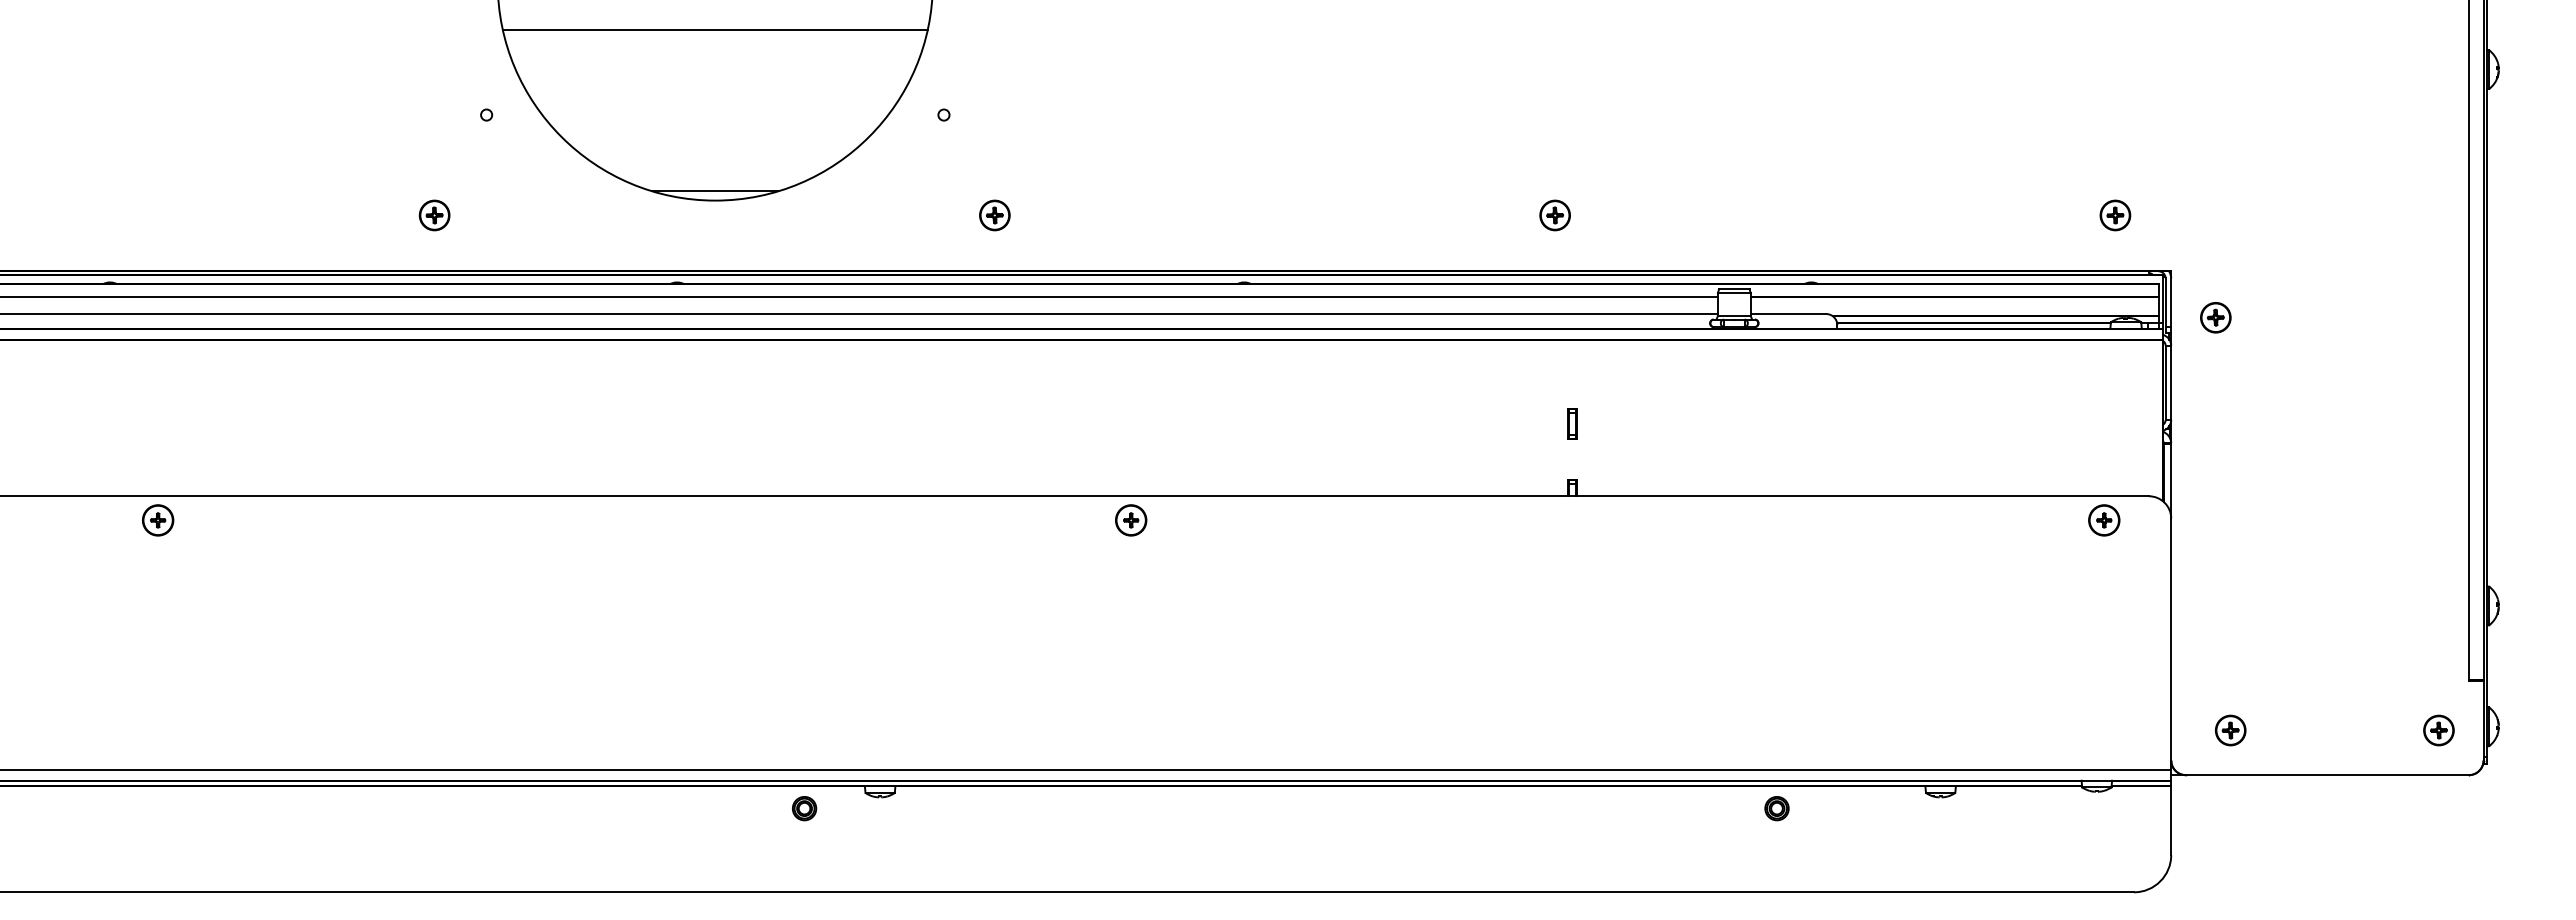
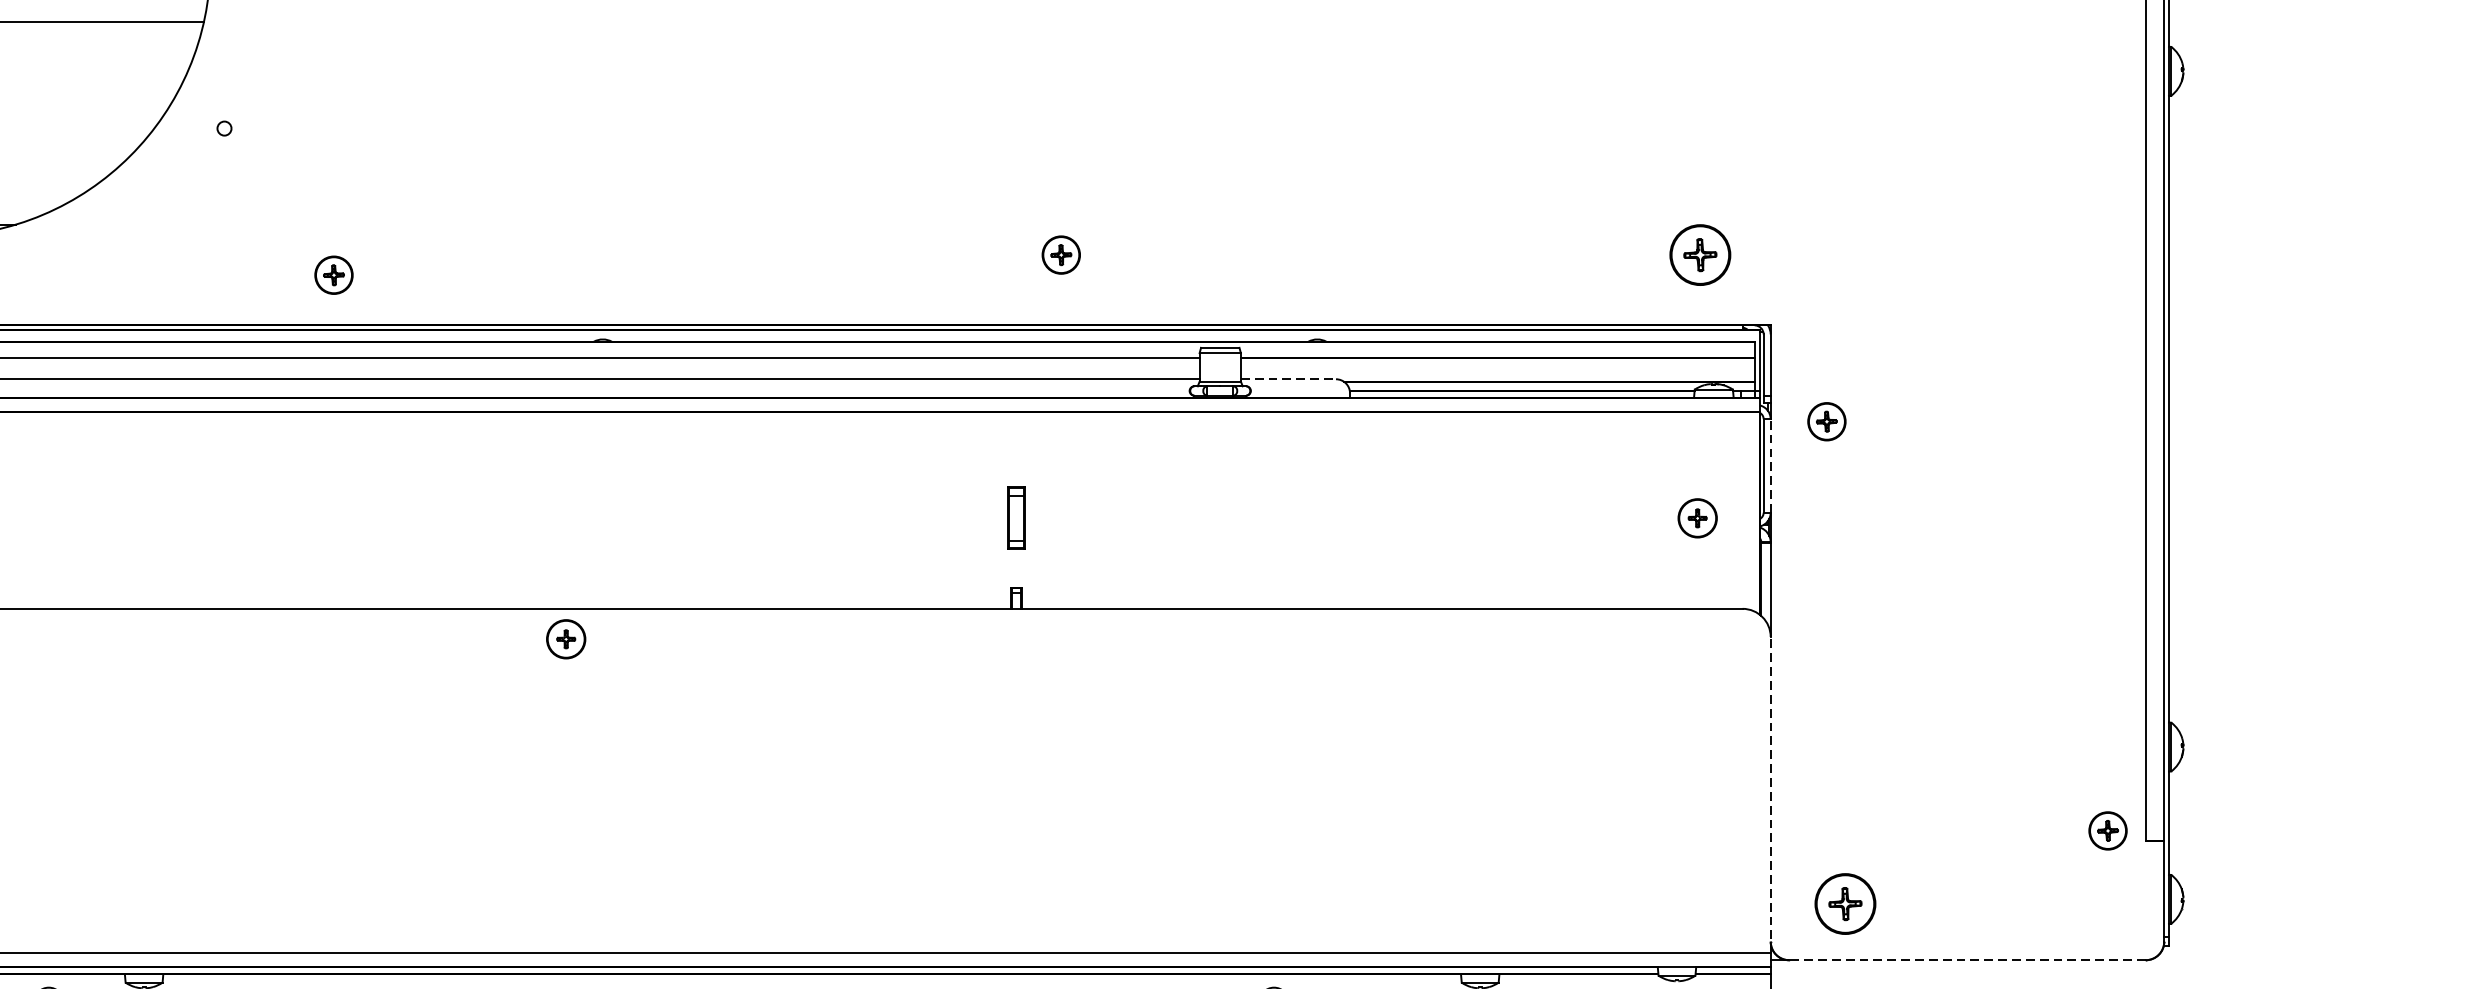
part: (994, 215) -> (333, 275), moved
part: (1554, 215) -> (1060, 255), moved
part: (2115, 215) -> (1700, 255), size x1.6
line: (1788, 314) -> (1288, 379), solid -> dashed
part: (2215, 317) -> (1826, 421), moved
line: (2171, 382) -> (1771, 465), solid -> dashed
part: (1572, 423) -> (1016, 517), size x1.6
part: (1131, 520) -> (566, 639), moved
part: (2104, 520) -> (1697, 518), moved
line: (2171, 643) -> (1771, 794), solid -> dashed
part: (2230, 730) -> (1845, 903), size x1.6
part: (2438, 730) -> (2107, 830), moved
line: (2326, 775) -> (1966, 960), solid -> dashed

